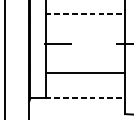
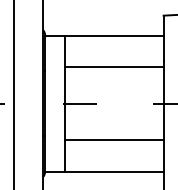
line: (85, 14) -> (114, 66), dashed -> solid
line: (85, 98) -> (114, 171), dashed -> solid

